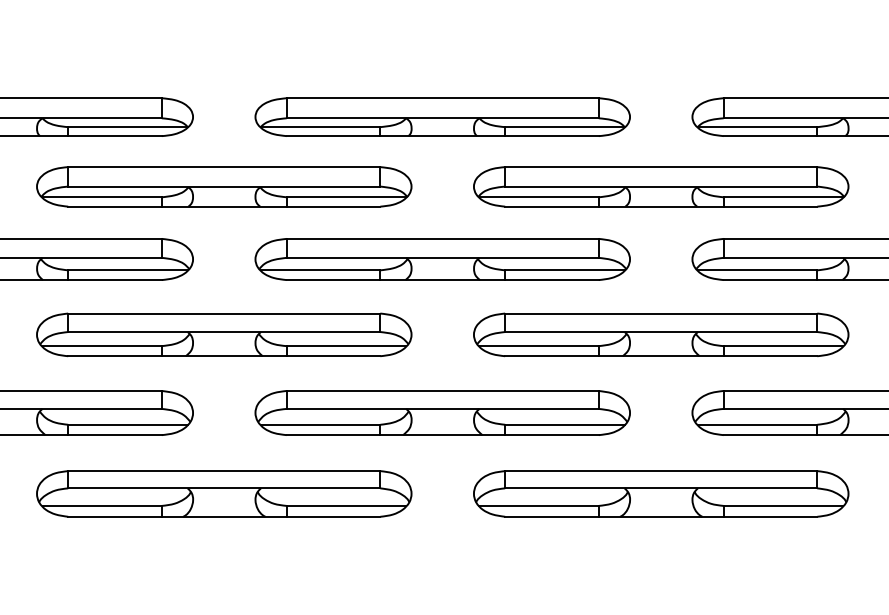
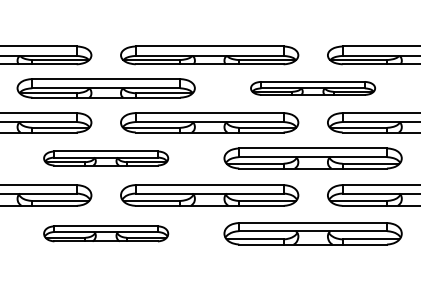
part: (659, 187) -> (312, 88), size x0.7
part: (222, 334) -> (105, 158), size x0.7
part: (222, 493) -> (105, 233), size x0.7

